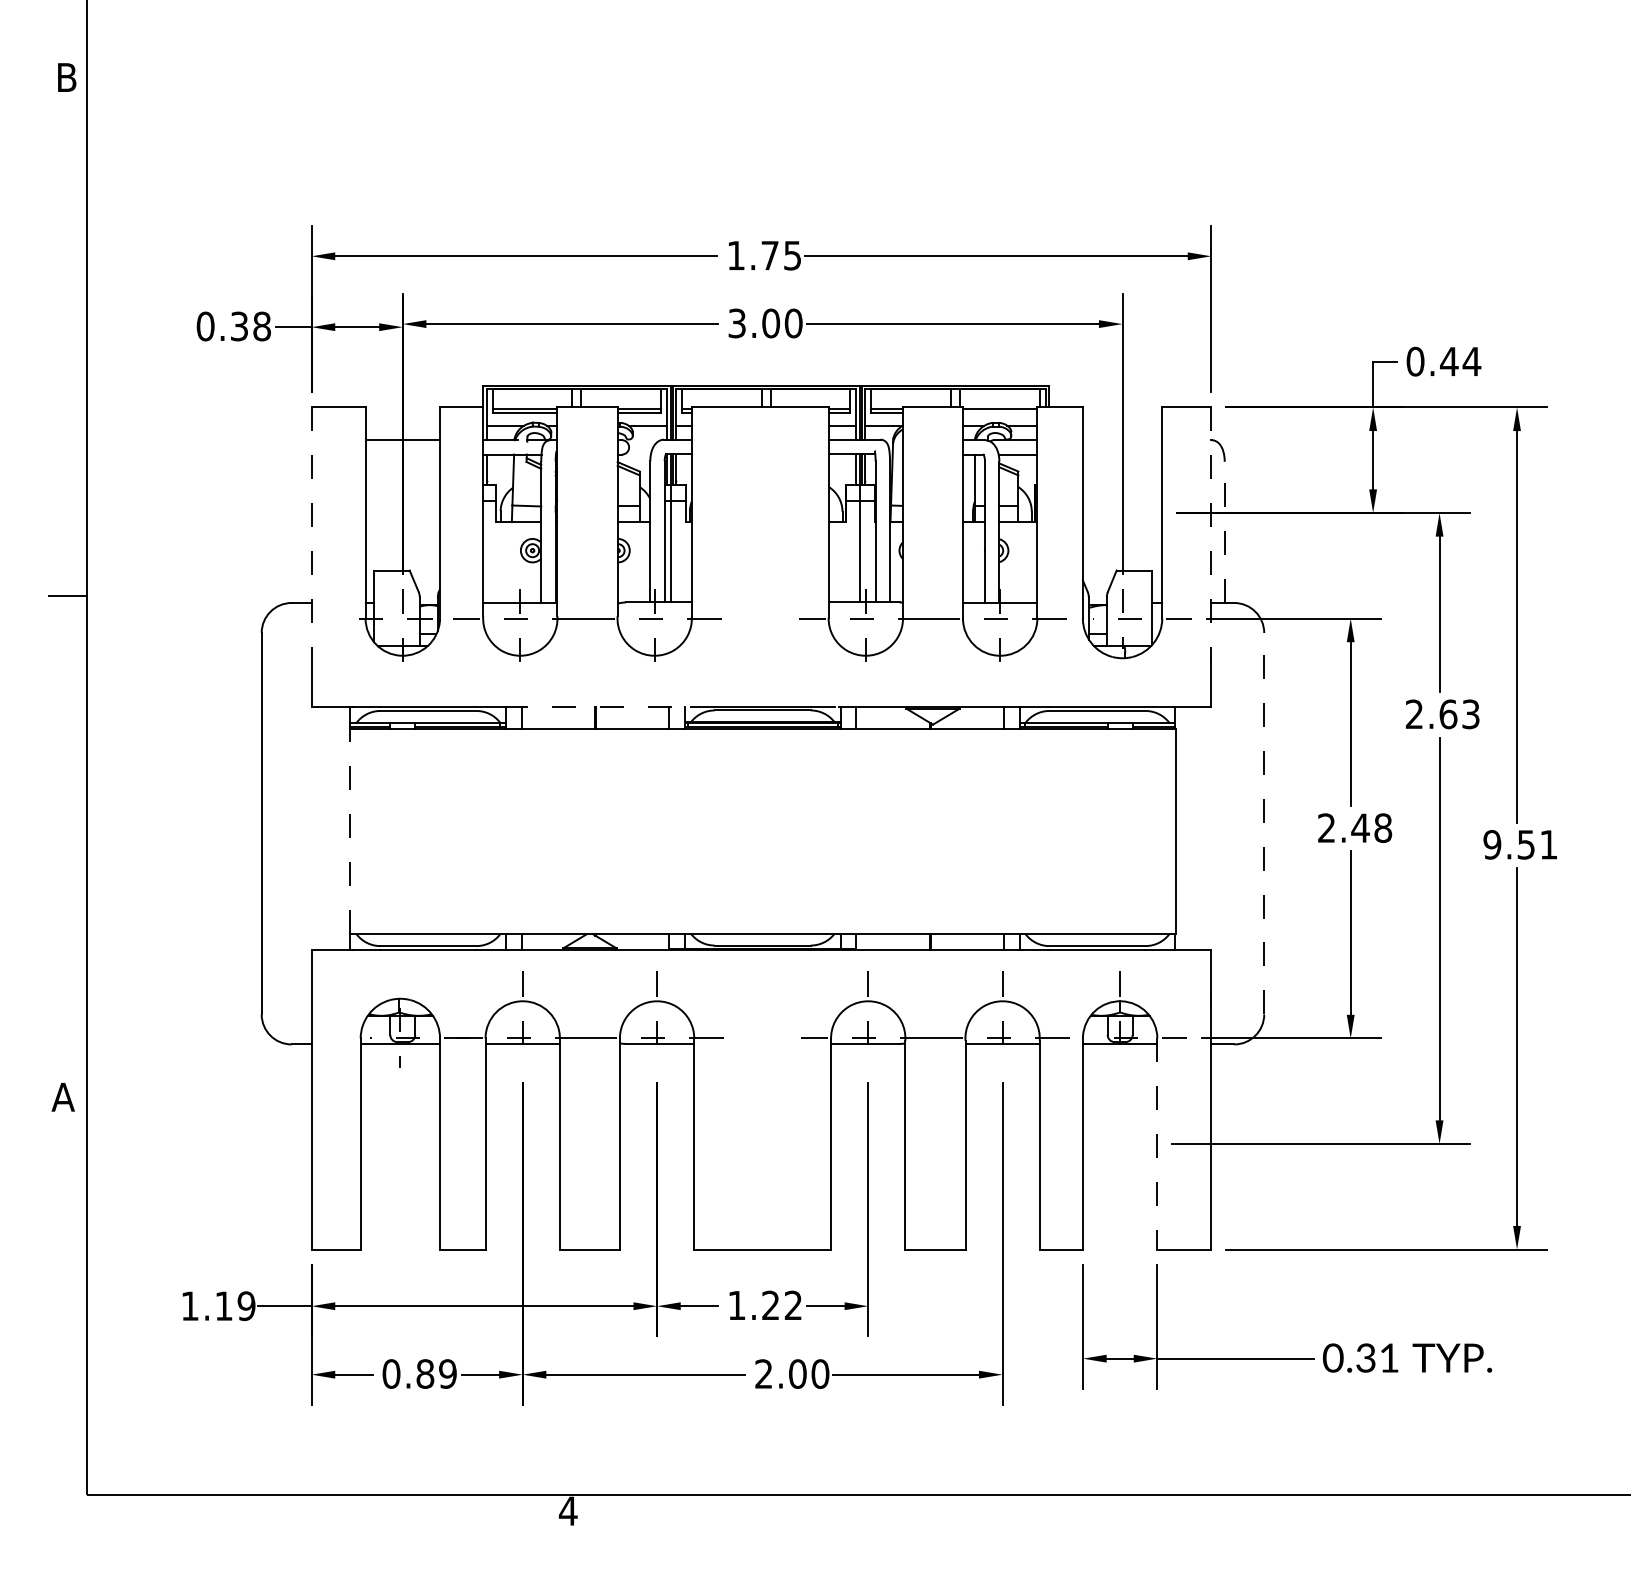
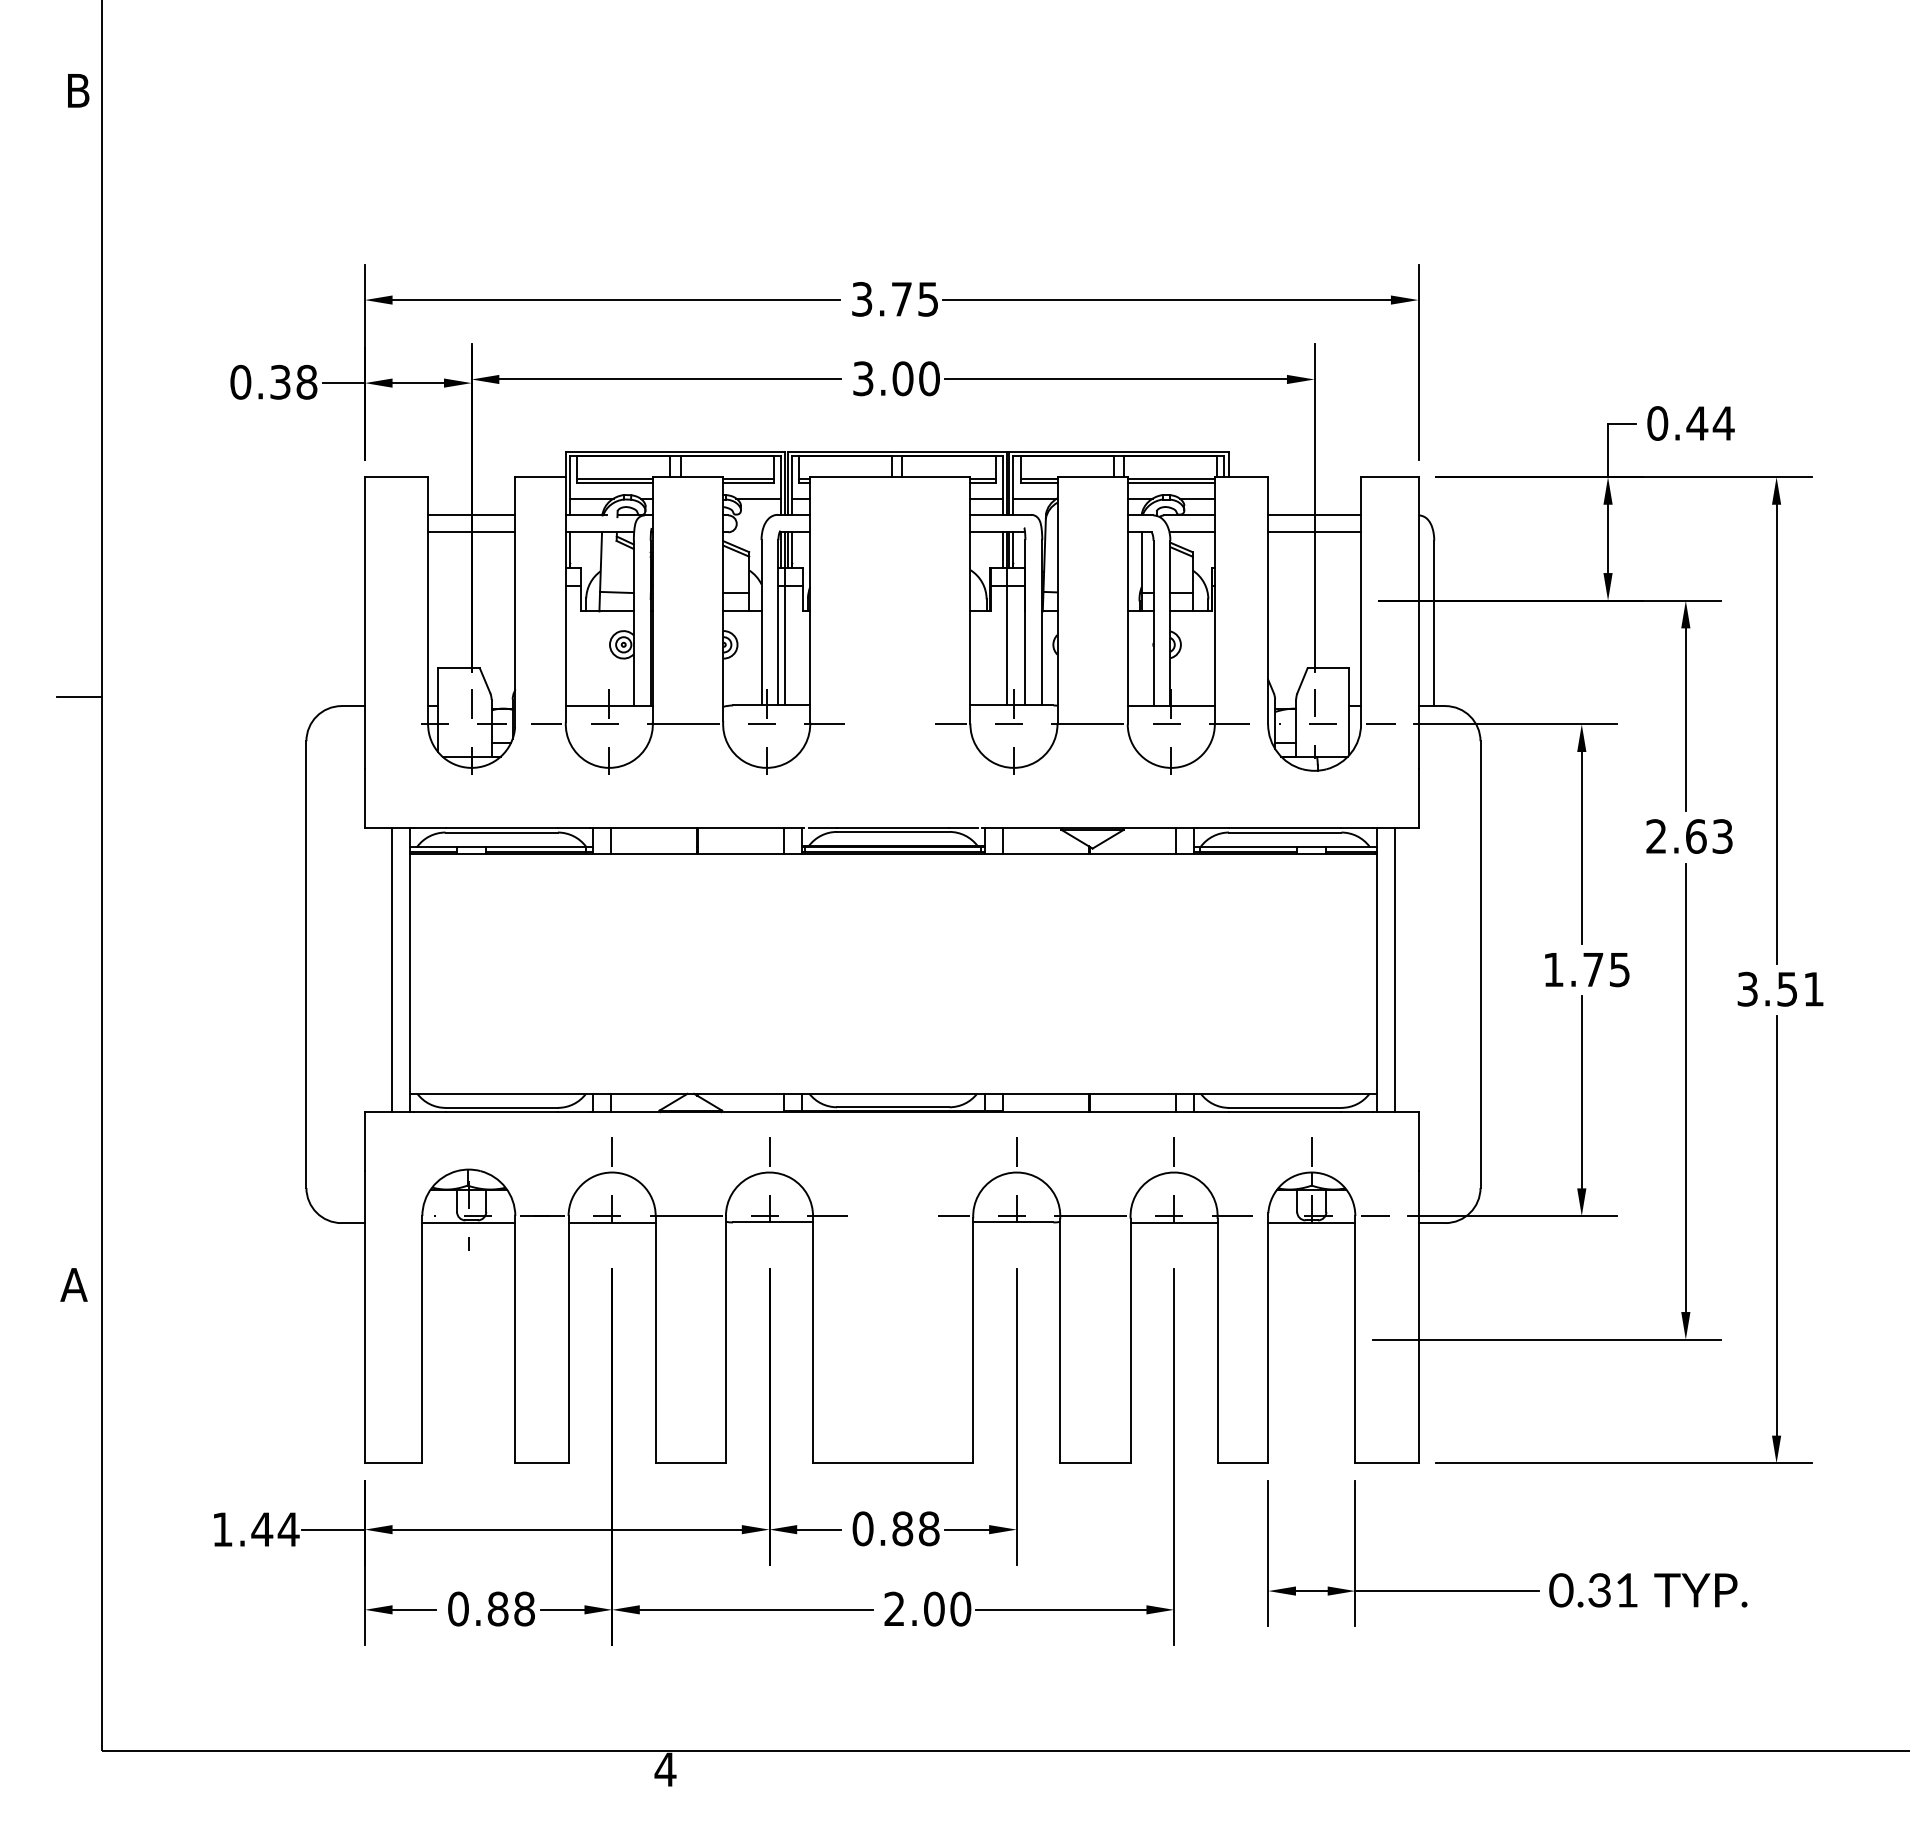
text: (736, 255) -> (862, 299), 1.75 -> 3.75
line: (999, 412) -> (1170, 483), added
line: (1122, 440) -> (1314, 515), added
line: (402, 454) -> (471, 532), added
line: (1122, 454) -> (1314, 532), added
line: (311, 532) -> (364, 623), dashed -> solid
line: (1211, 532) -> (1418, 623), dashed -> solid
line: (1224, 532) -> (1434, 623), dashed -> solid
line: (595, 707) -> (697, 828), dashed -> solid
line: (1264, 823) -> (1480, 964), dashed -> solid
text: (1354, 827) -> (1586, 969), 2.48 -> 1.75
line: (335, 828) -> (392, 970), added
line: (1190, 828) -> (1394, 970), added
line: (350, 831) -> (410, 973), dashed -> solid
text: (1492, 844) -> (1747, 989), 9.51 -> 3.51
line: (1157, 1143) -> (1355, 1339), dashed -> solid
text: (764, 1305) -> (895, 1528), 1.22 -> 0.88
text: (235, 1306) -> (275, 1529), 1.19 -> 1.44
text: (447, 1373) -> (524, 1608), 0.89 -> 0.88

